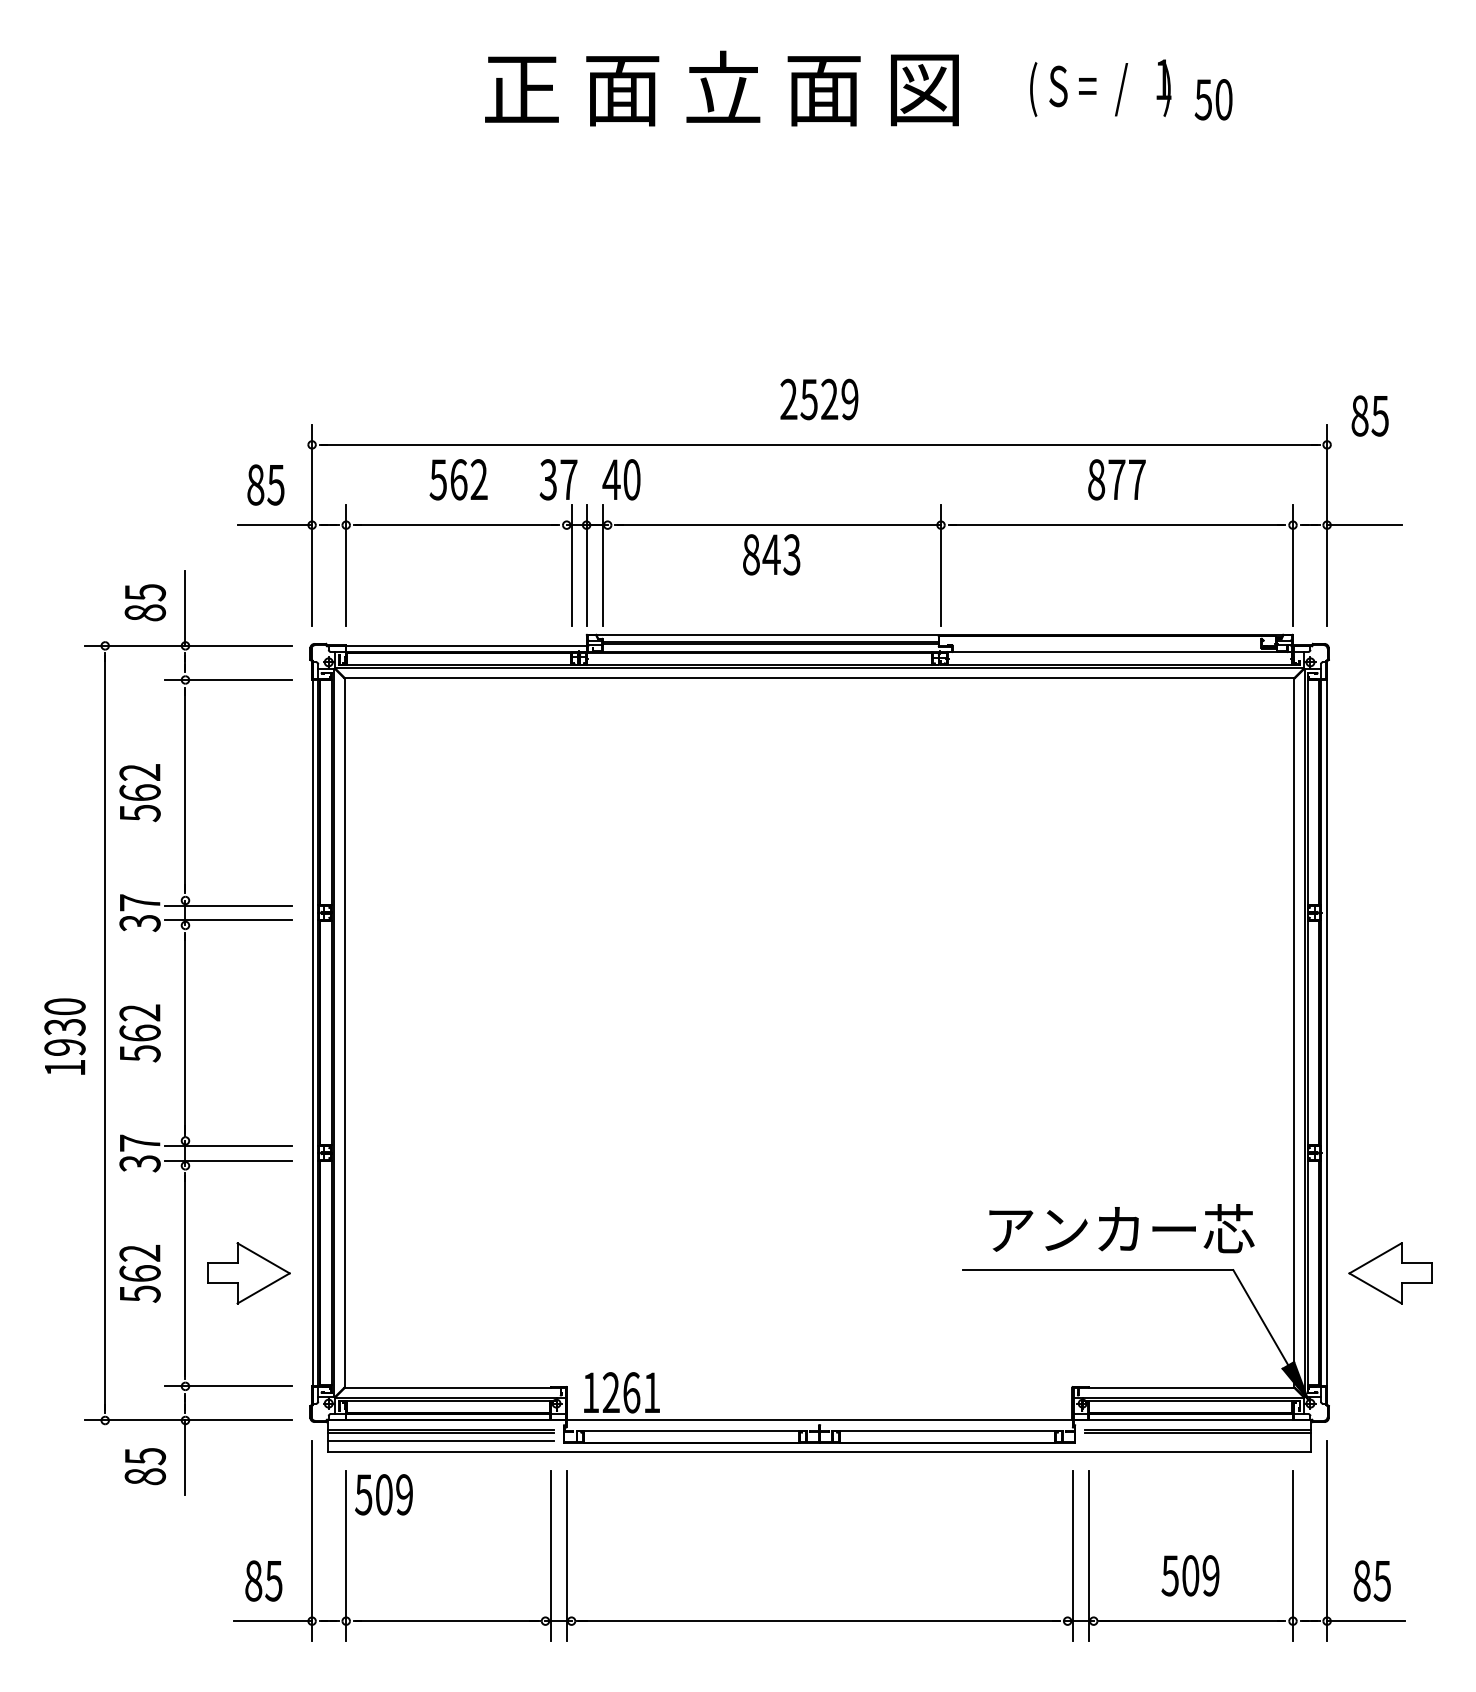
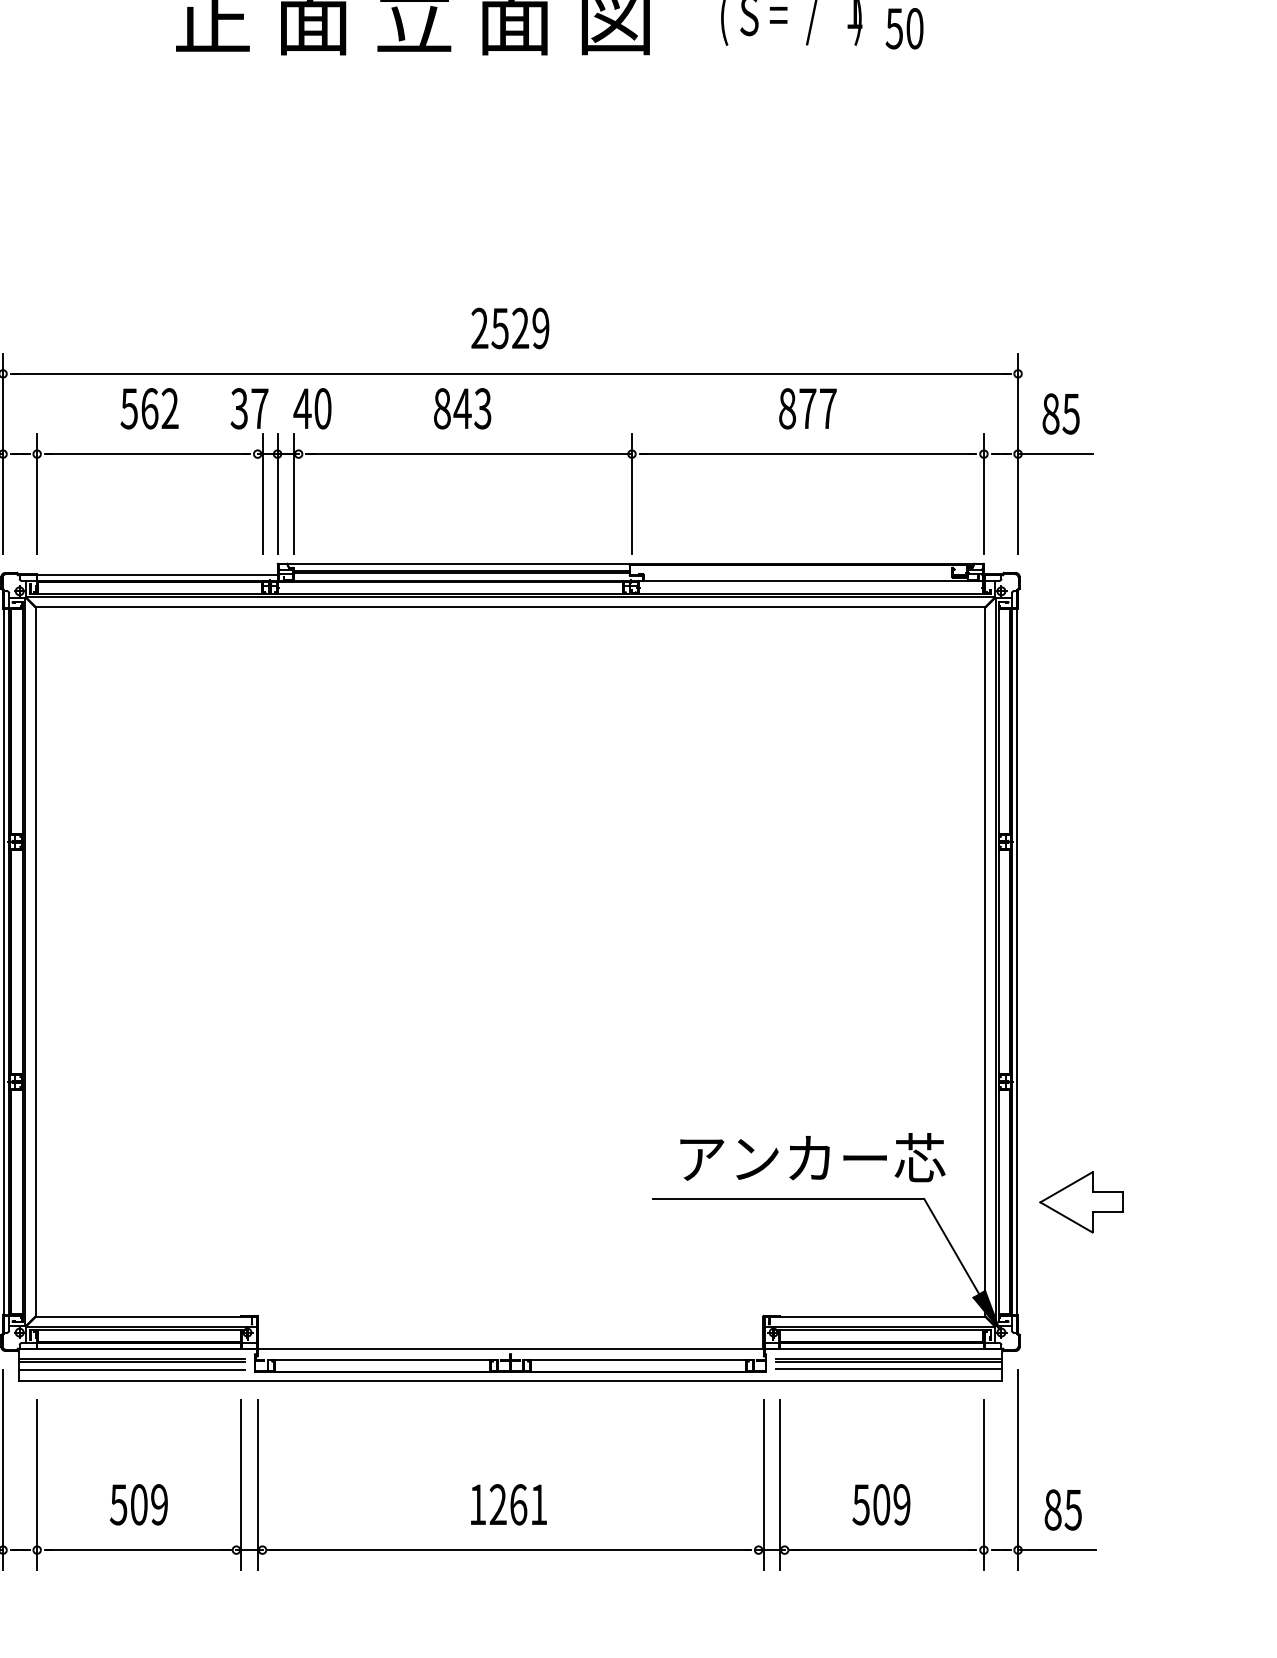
text: (1369, 415) -> (1060, 413), moved
text: (771, 554) -> (462, 408), moved
text: (621, 1392) -> (508, 1504), moved
line: (1197, 1440) -> (888, 1369), added
text: (383, 1494) -> (138, 1504), moved

